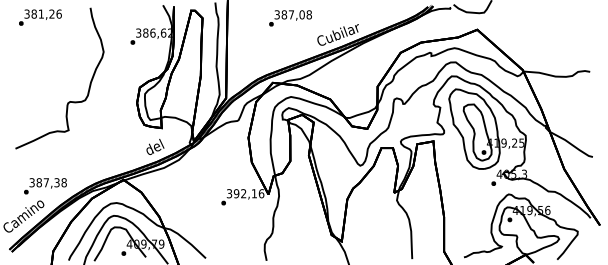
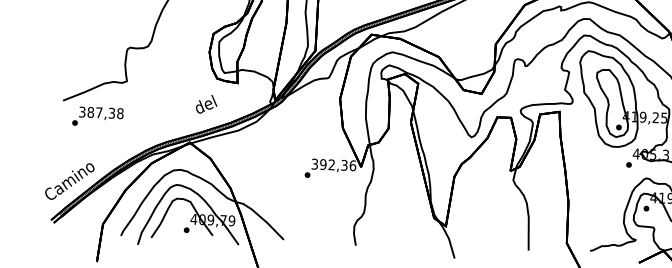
text: (155, 146) -> (206, 103), moved
text: (45, 186) -> (98, 117), moved
text: (253, 193) -> (343, 165), 392,16 -> 392,36

